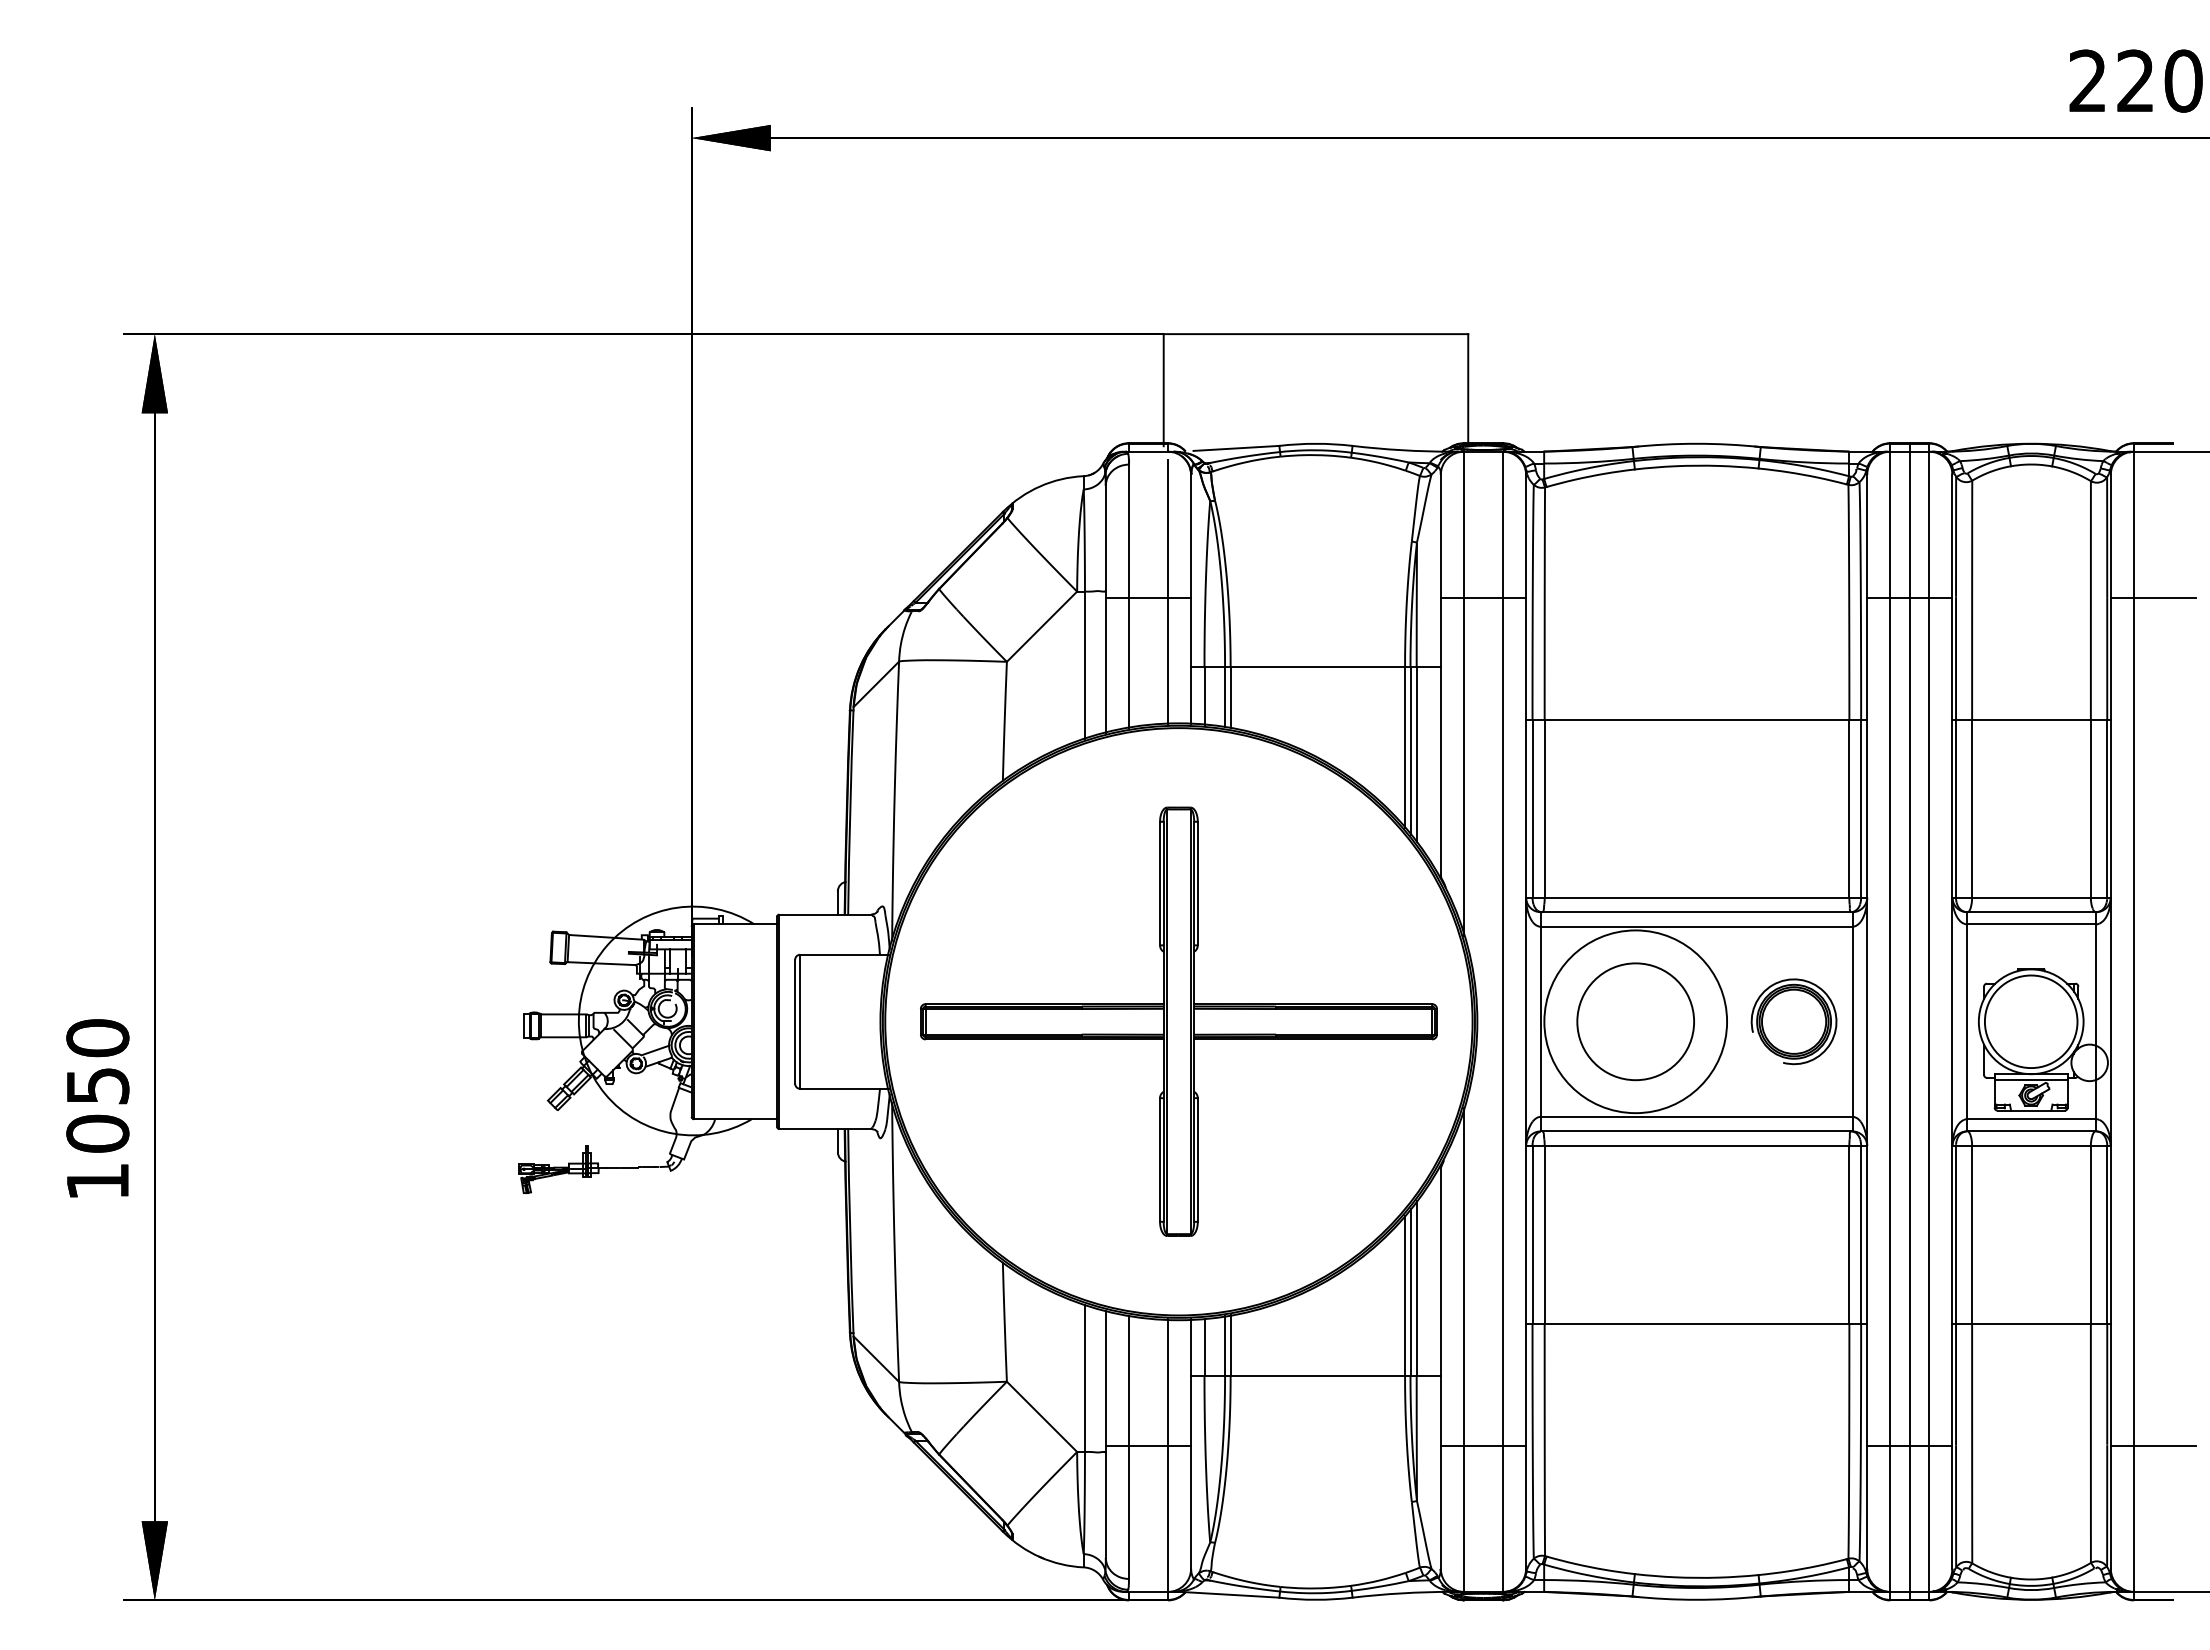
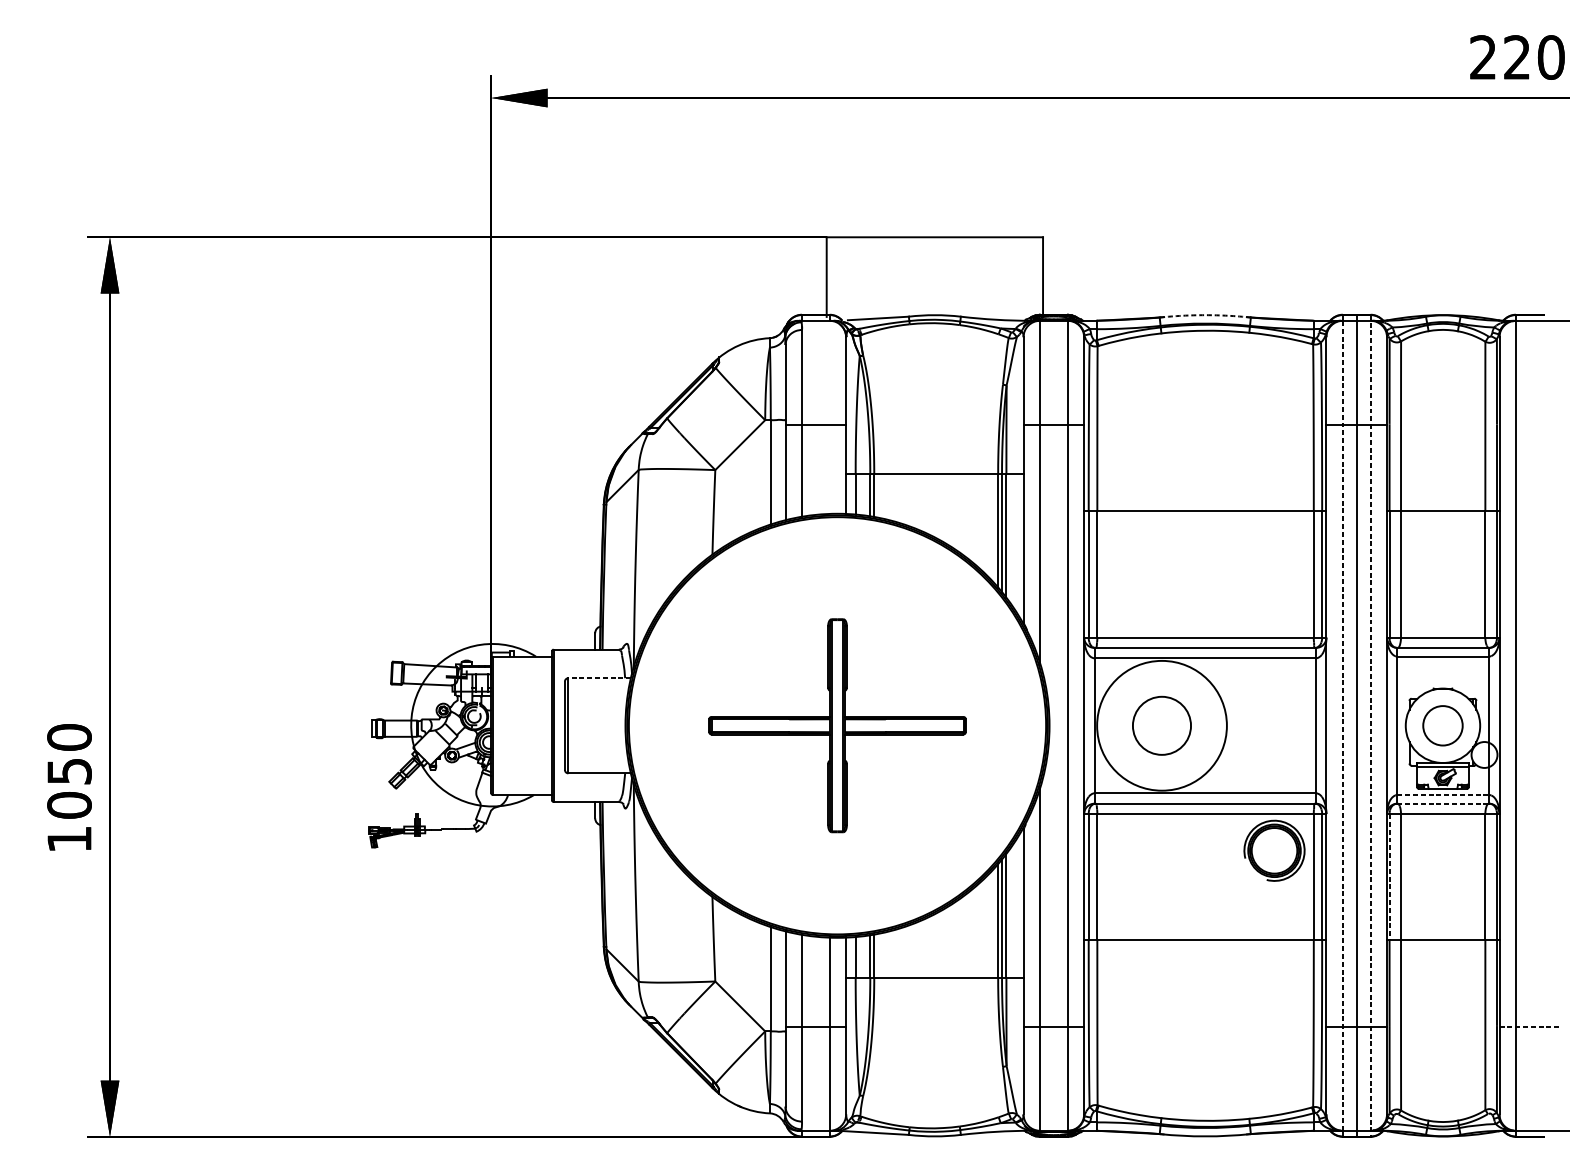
arc: (1696, 443) -> (1205, 314), solid -> dashed
line: (1167, 591) -> (829, 420), removed
line: (2153, 597) -> (1529, 424), removed
line: (843, 954) -> (599, 677), solid -> dashed
part: (1178, 1021) -> (837, 725), size x0.7
circle: (1635, 1021) -> (1161, 725), size x0.7
part: (1793, 1021) -> (1274, 850), moved
line: (1890, 1021) -> (1343, 725), solid -> dashed
line: (1929, 1021) -> (1370, 725), solid -> dashed
circle: (2030, 1021) -> (1442, 725), size x0.6
line: (2031, 1119) -> (1443, 795), solid -> dashed
line: (2031, 1131) -> (1443, 803), solid -> dashed
line: (1956, 1234) -> (1389, 876), solid -> dashed
line: (2153, 1445) -> (1529, 1026), solid -> dashed

